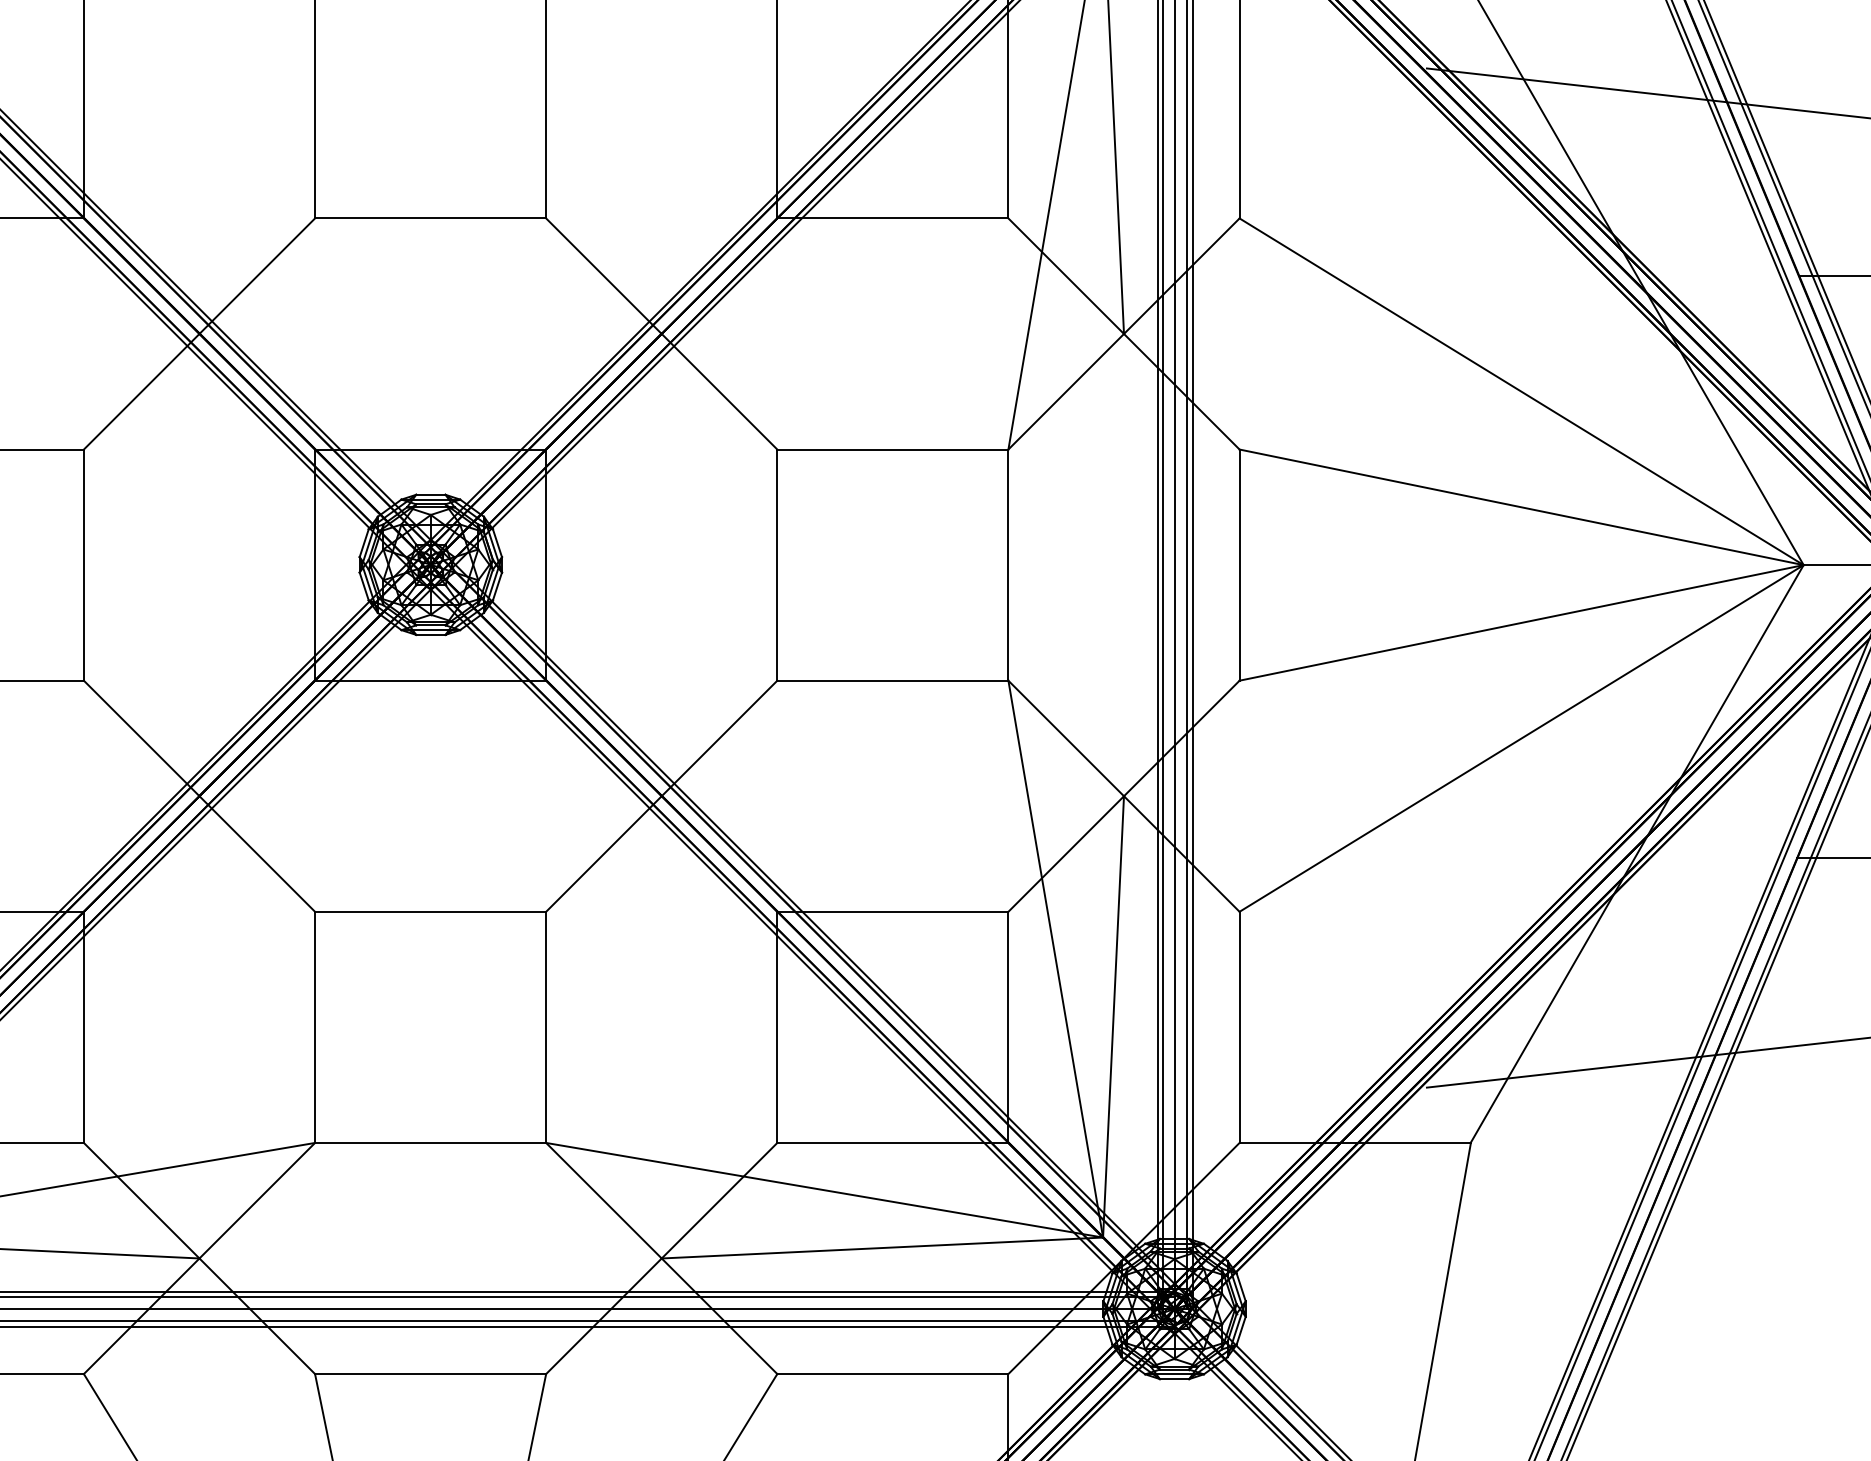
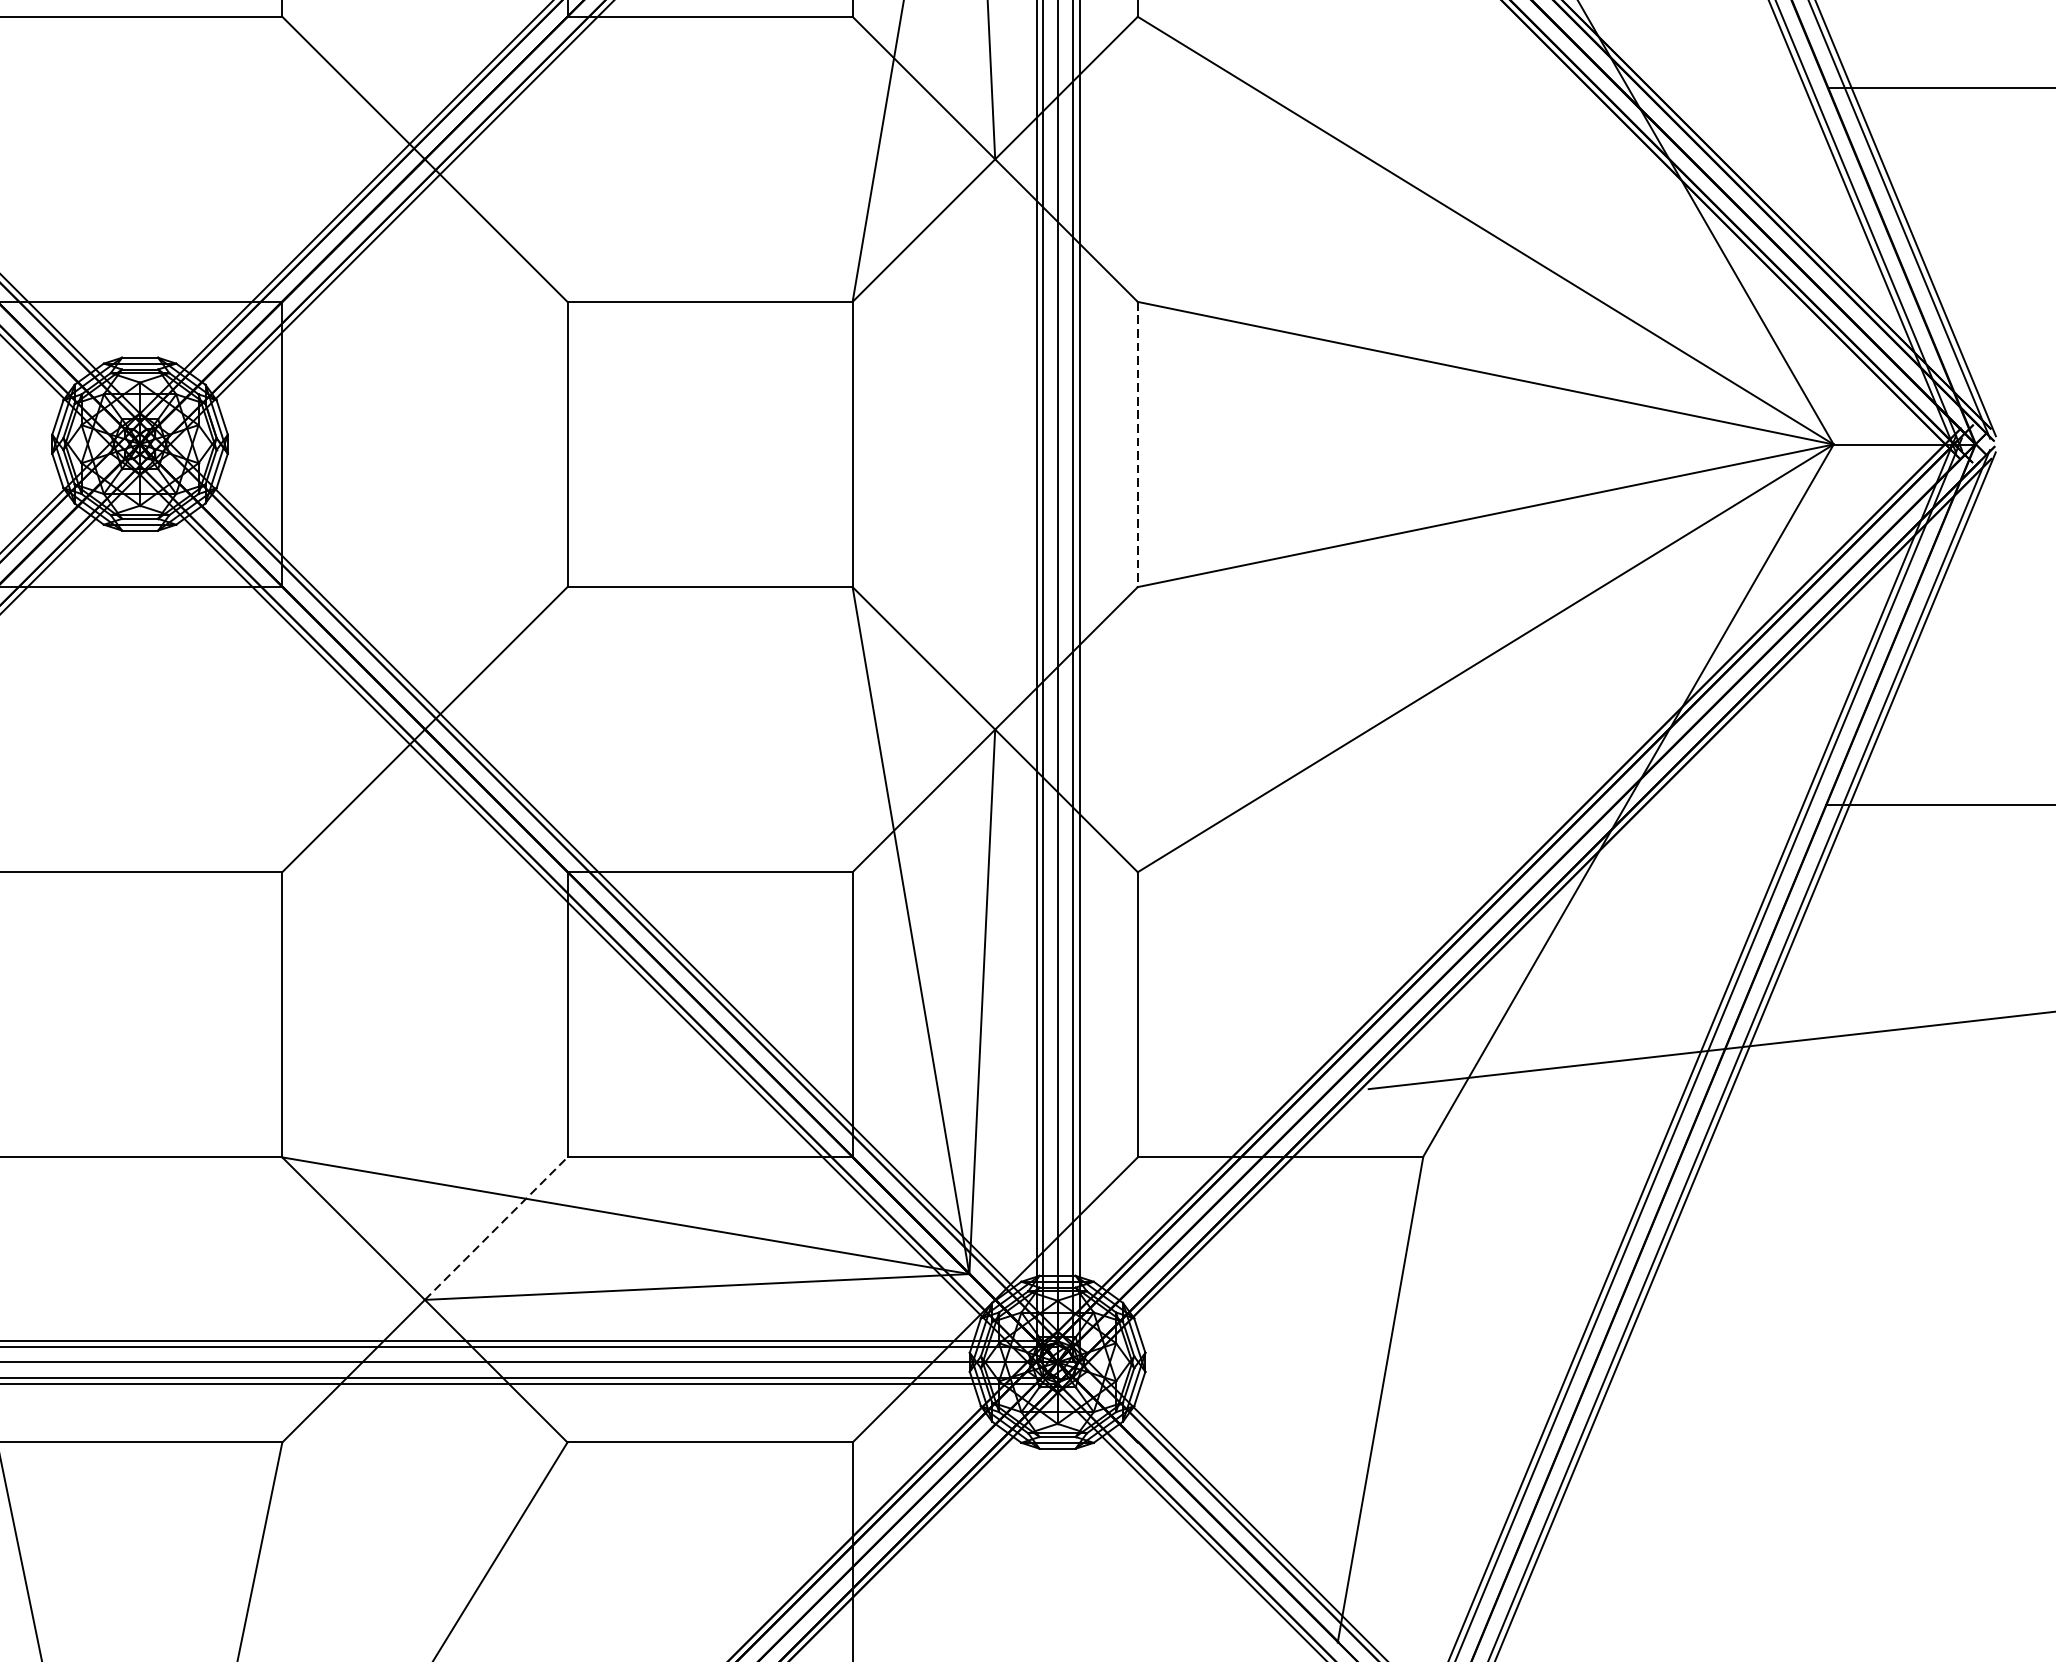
line: (1239, 565) -> (1137, 444), solid -> dashed
line: (719, 1200) -> (496, 1228), solid -> dashed

